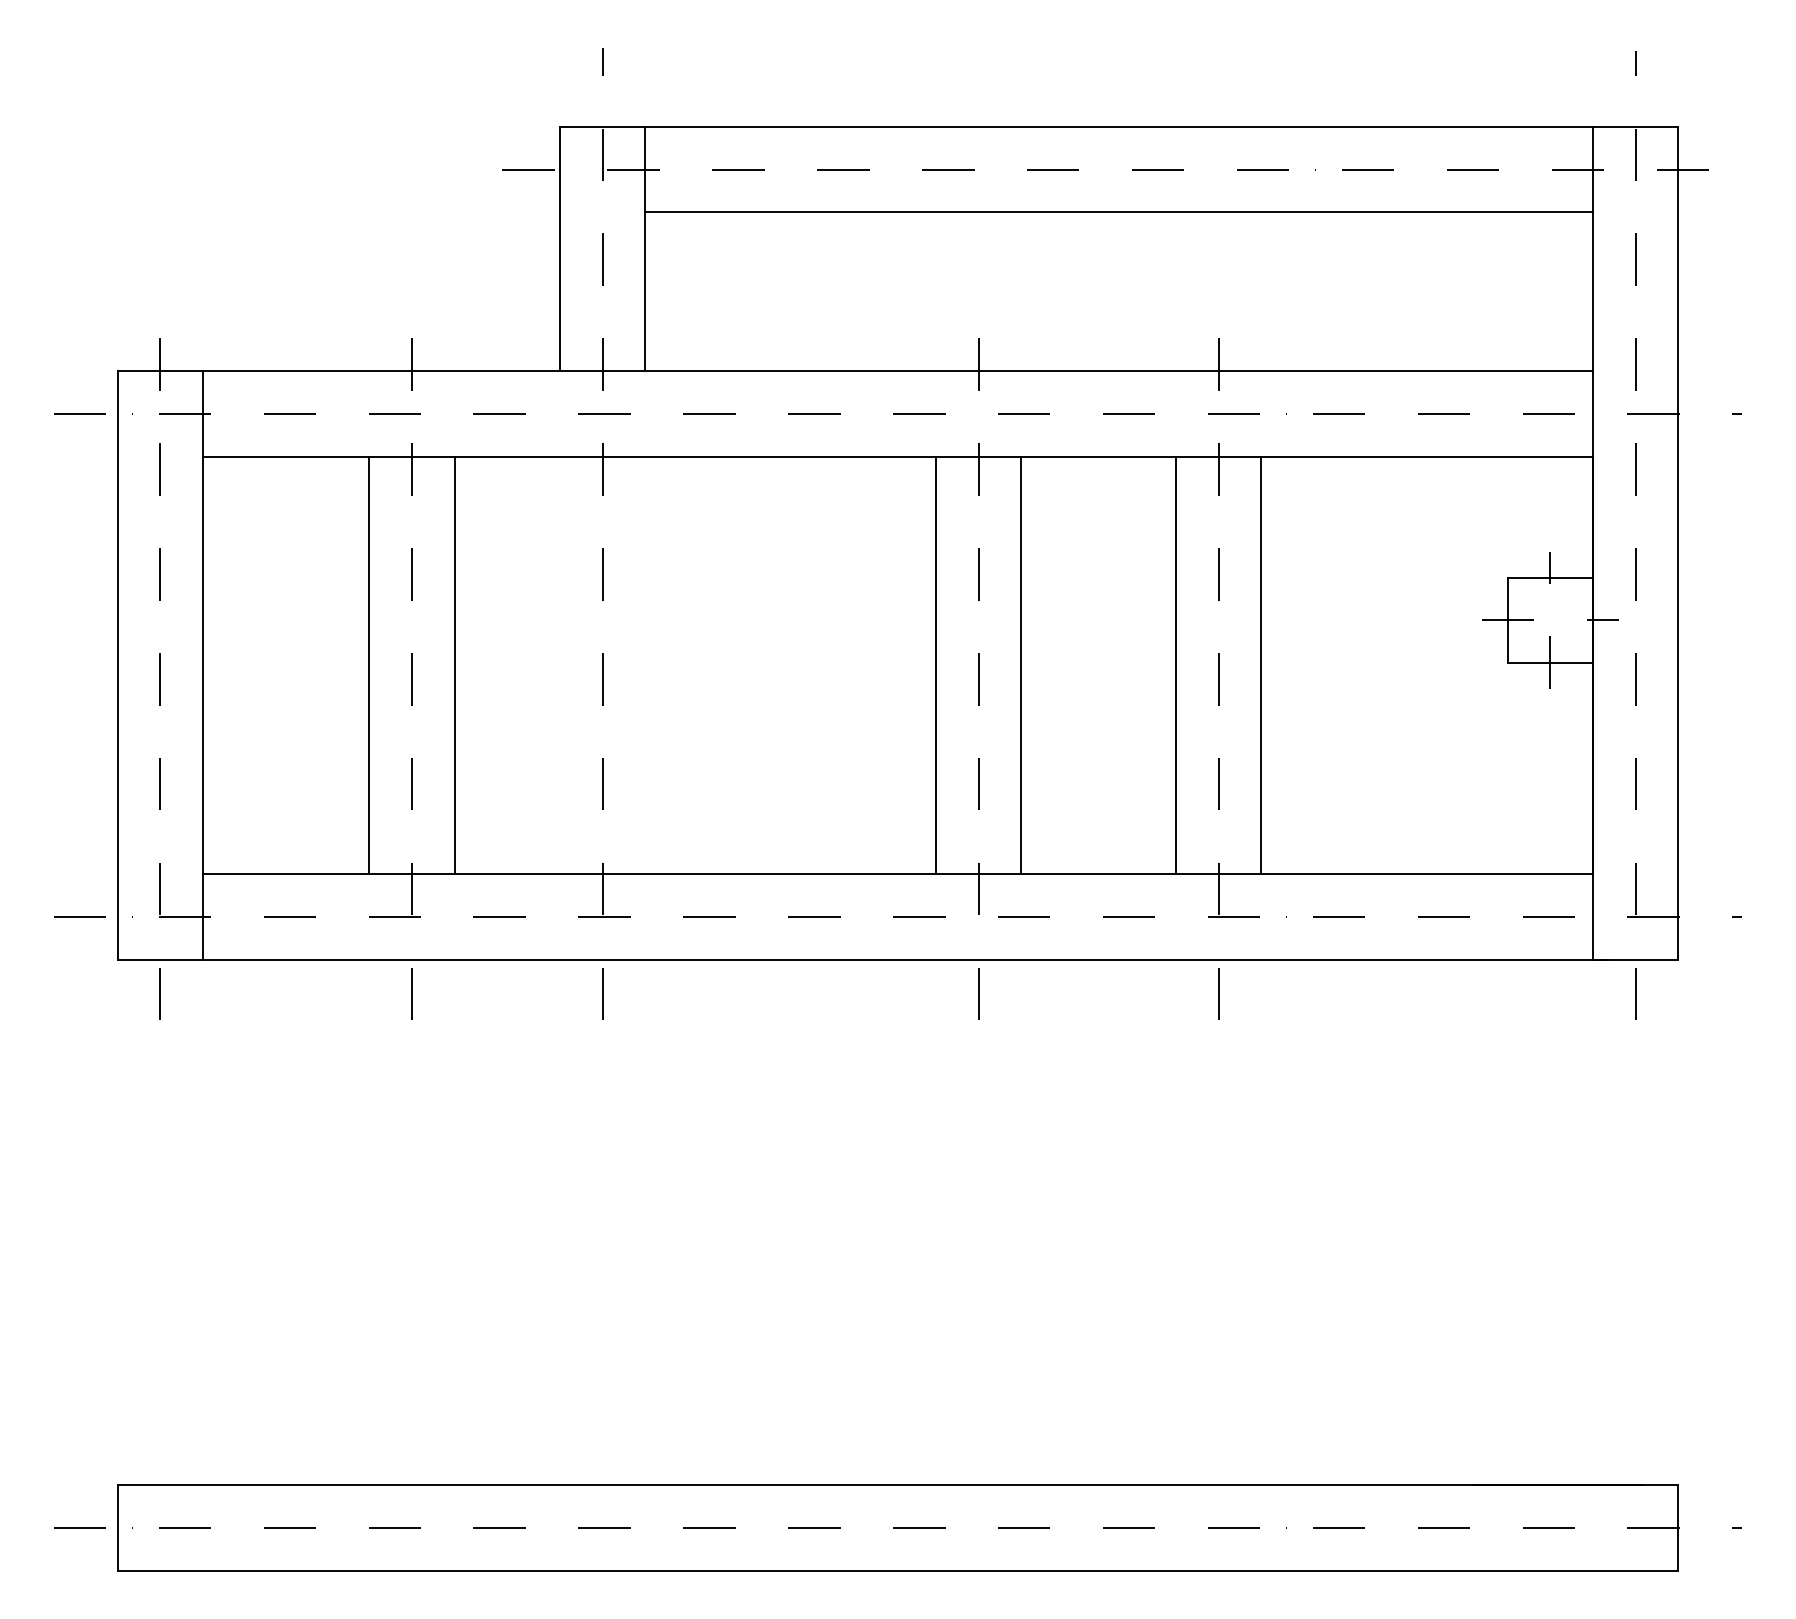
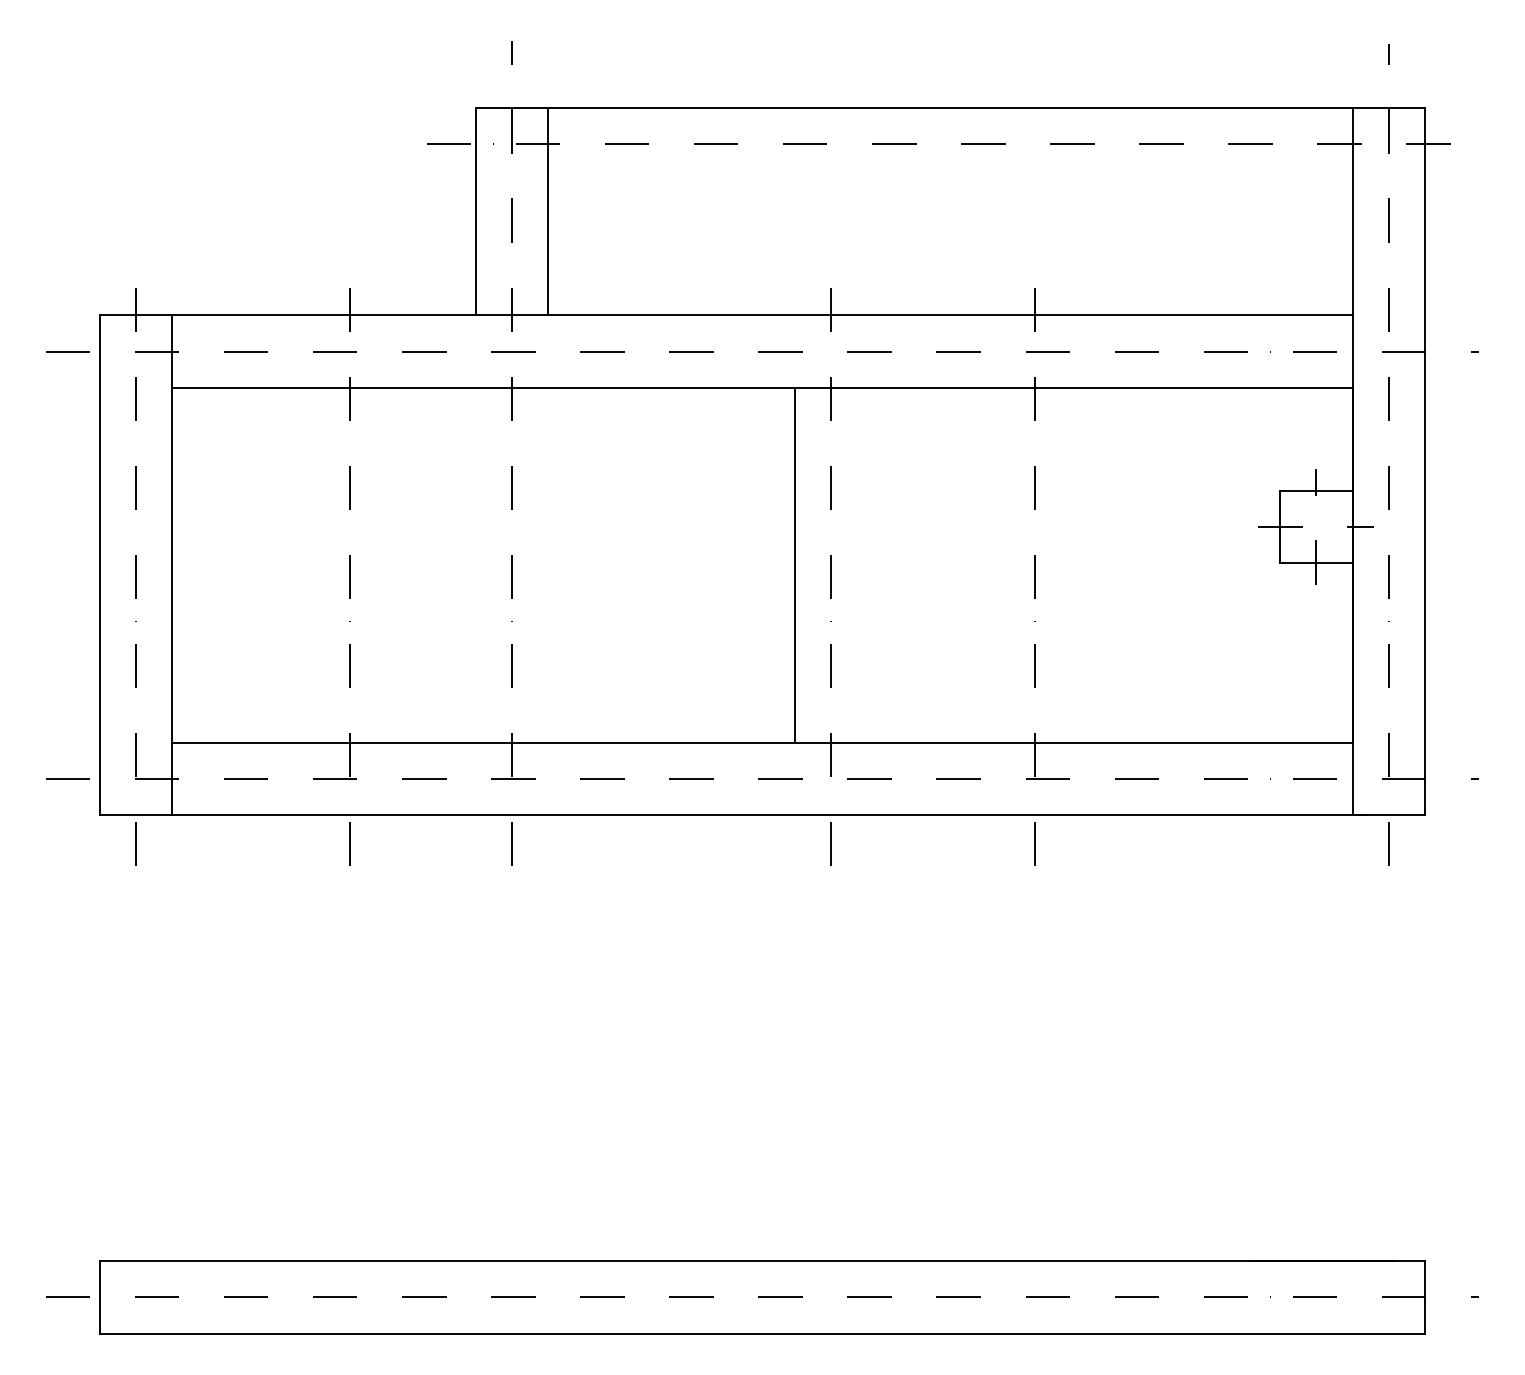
line: (1119, 212) -> (950, 180), removed
line: (369, 664) -> (313, 564), removed
line: (455, 664) -> (386, 564), removed
line: (1021, 664) -> (867, 564), removed
line: (1175, 664) -> (998, 564), removed
line: (1260, 664) -> (1070, 564), removed

